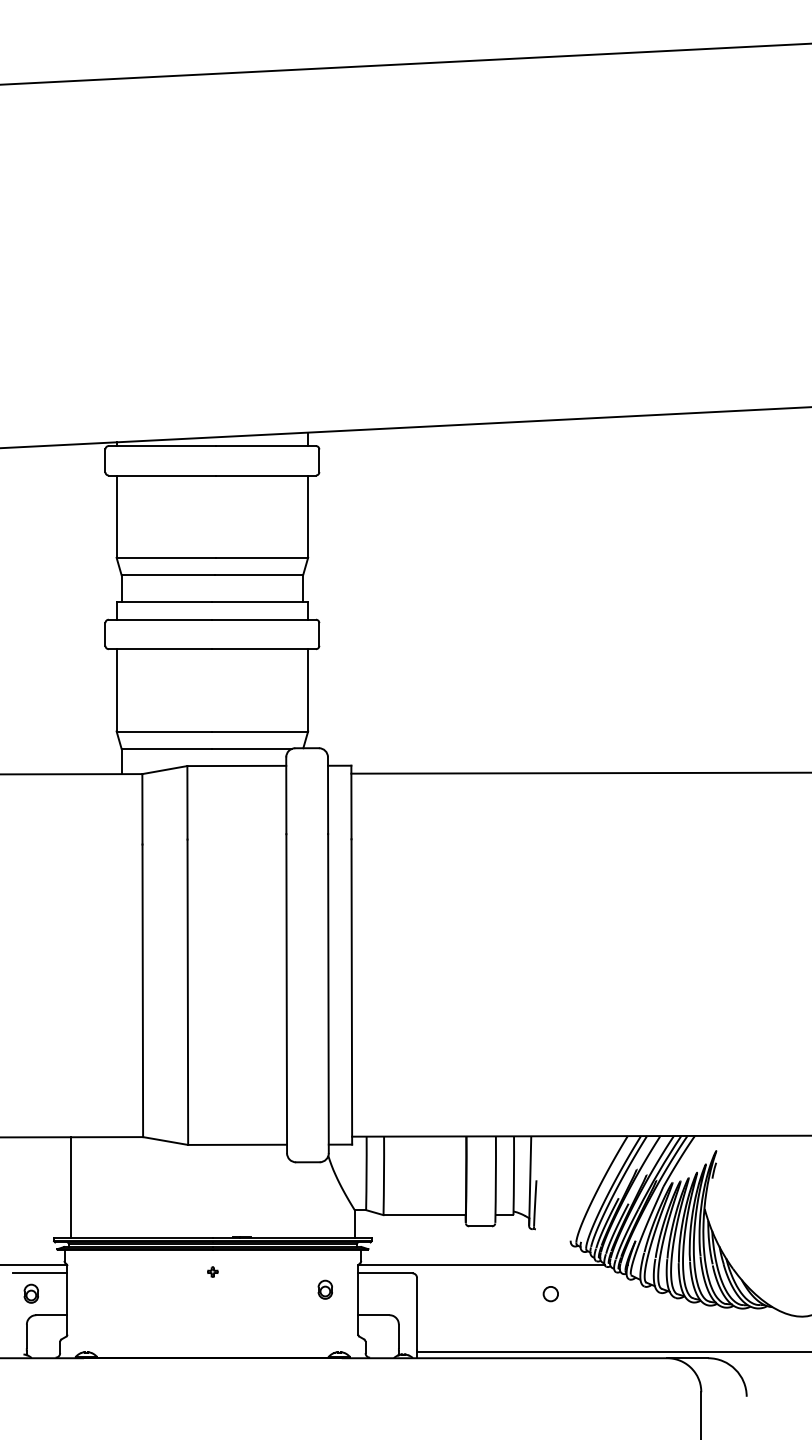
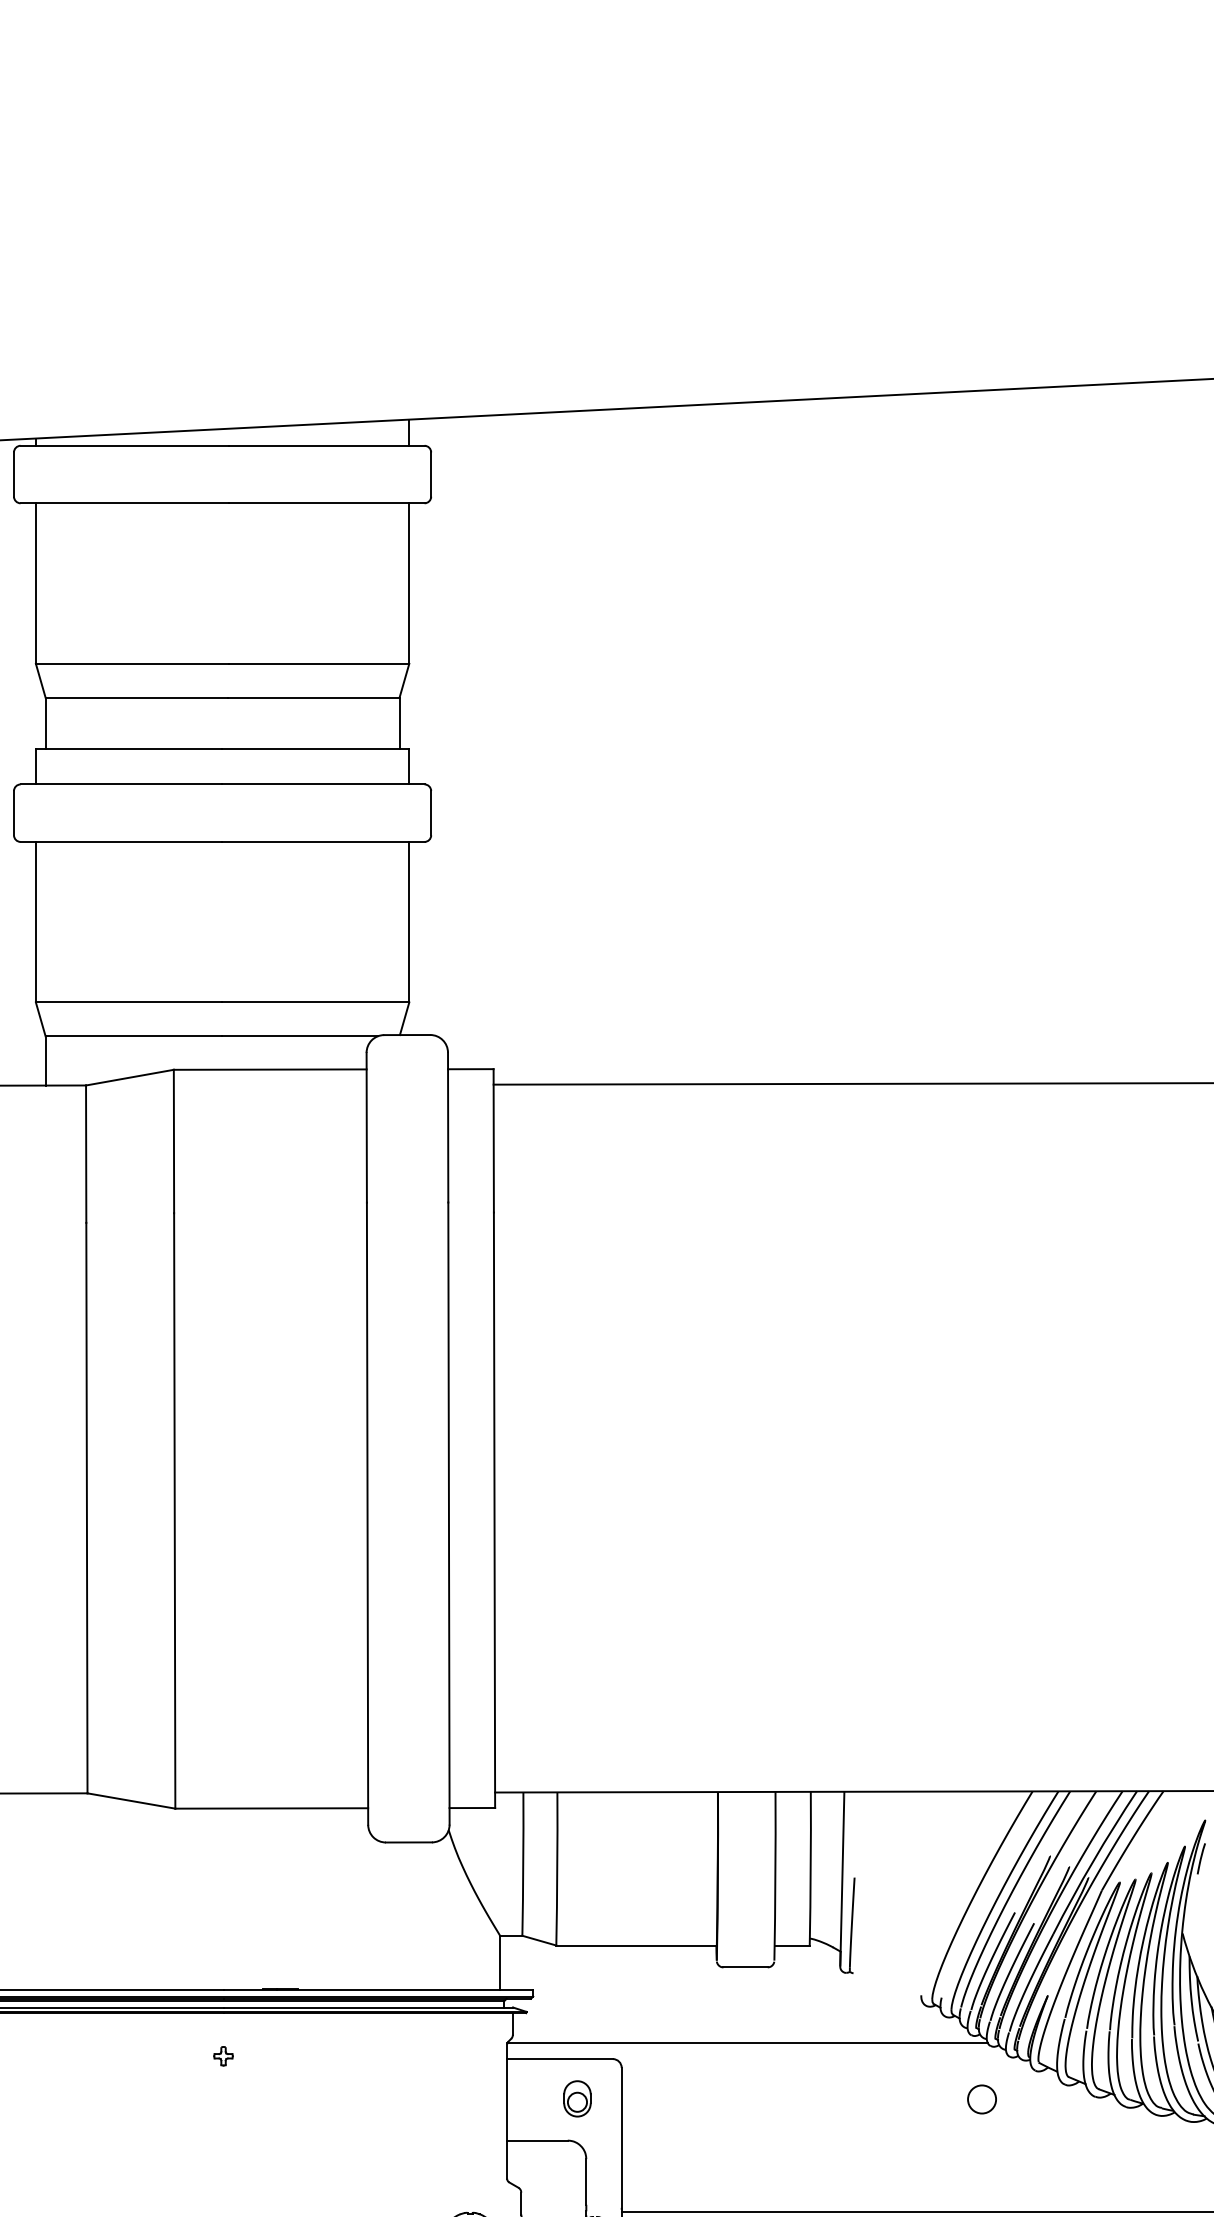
part: (324, 1289) -> (575, 2098), moved
circle: (550, 1294) -> (981, 2100), moved

